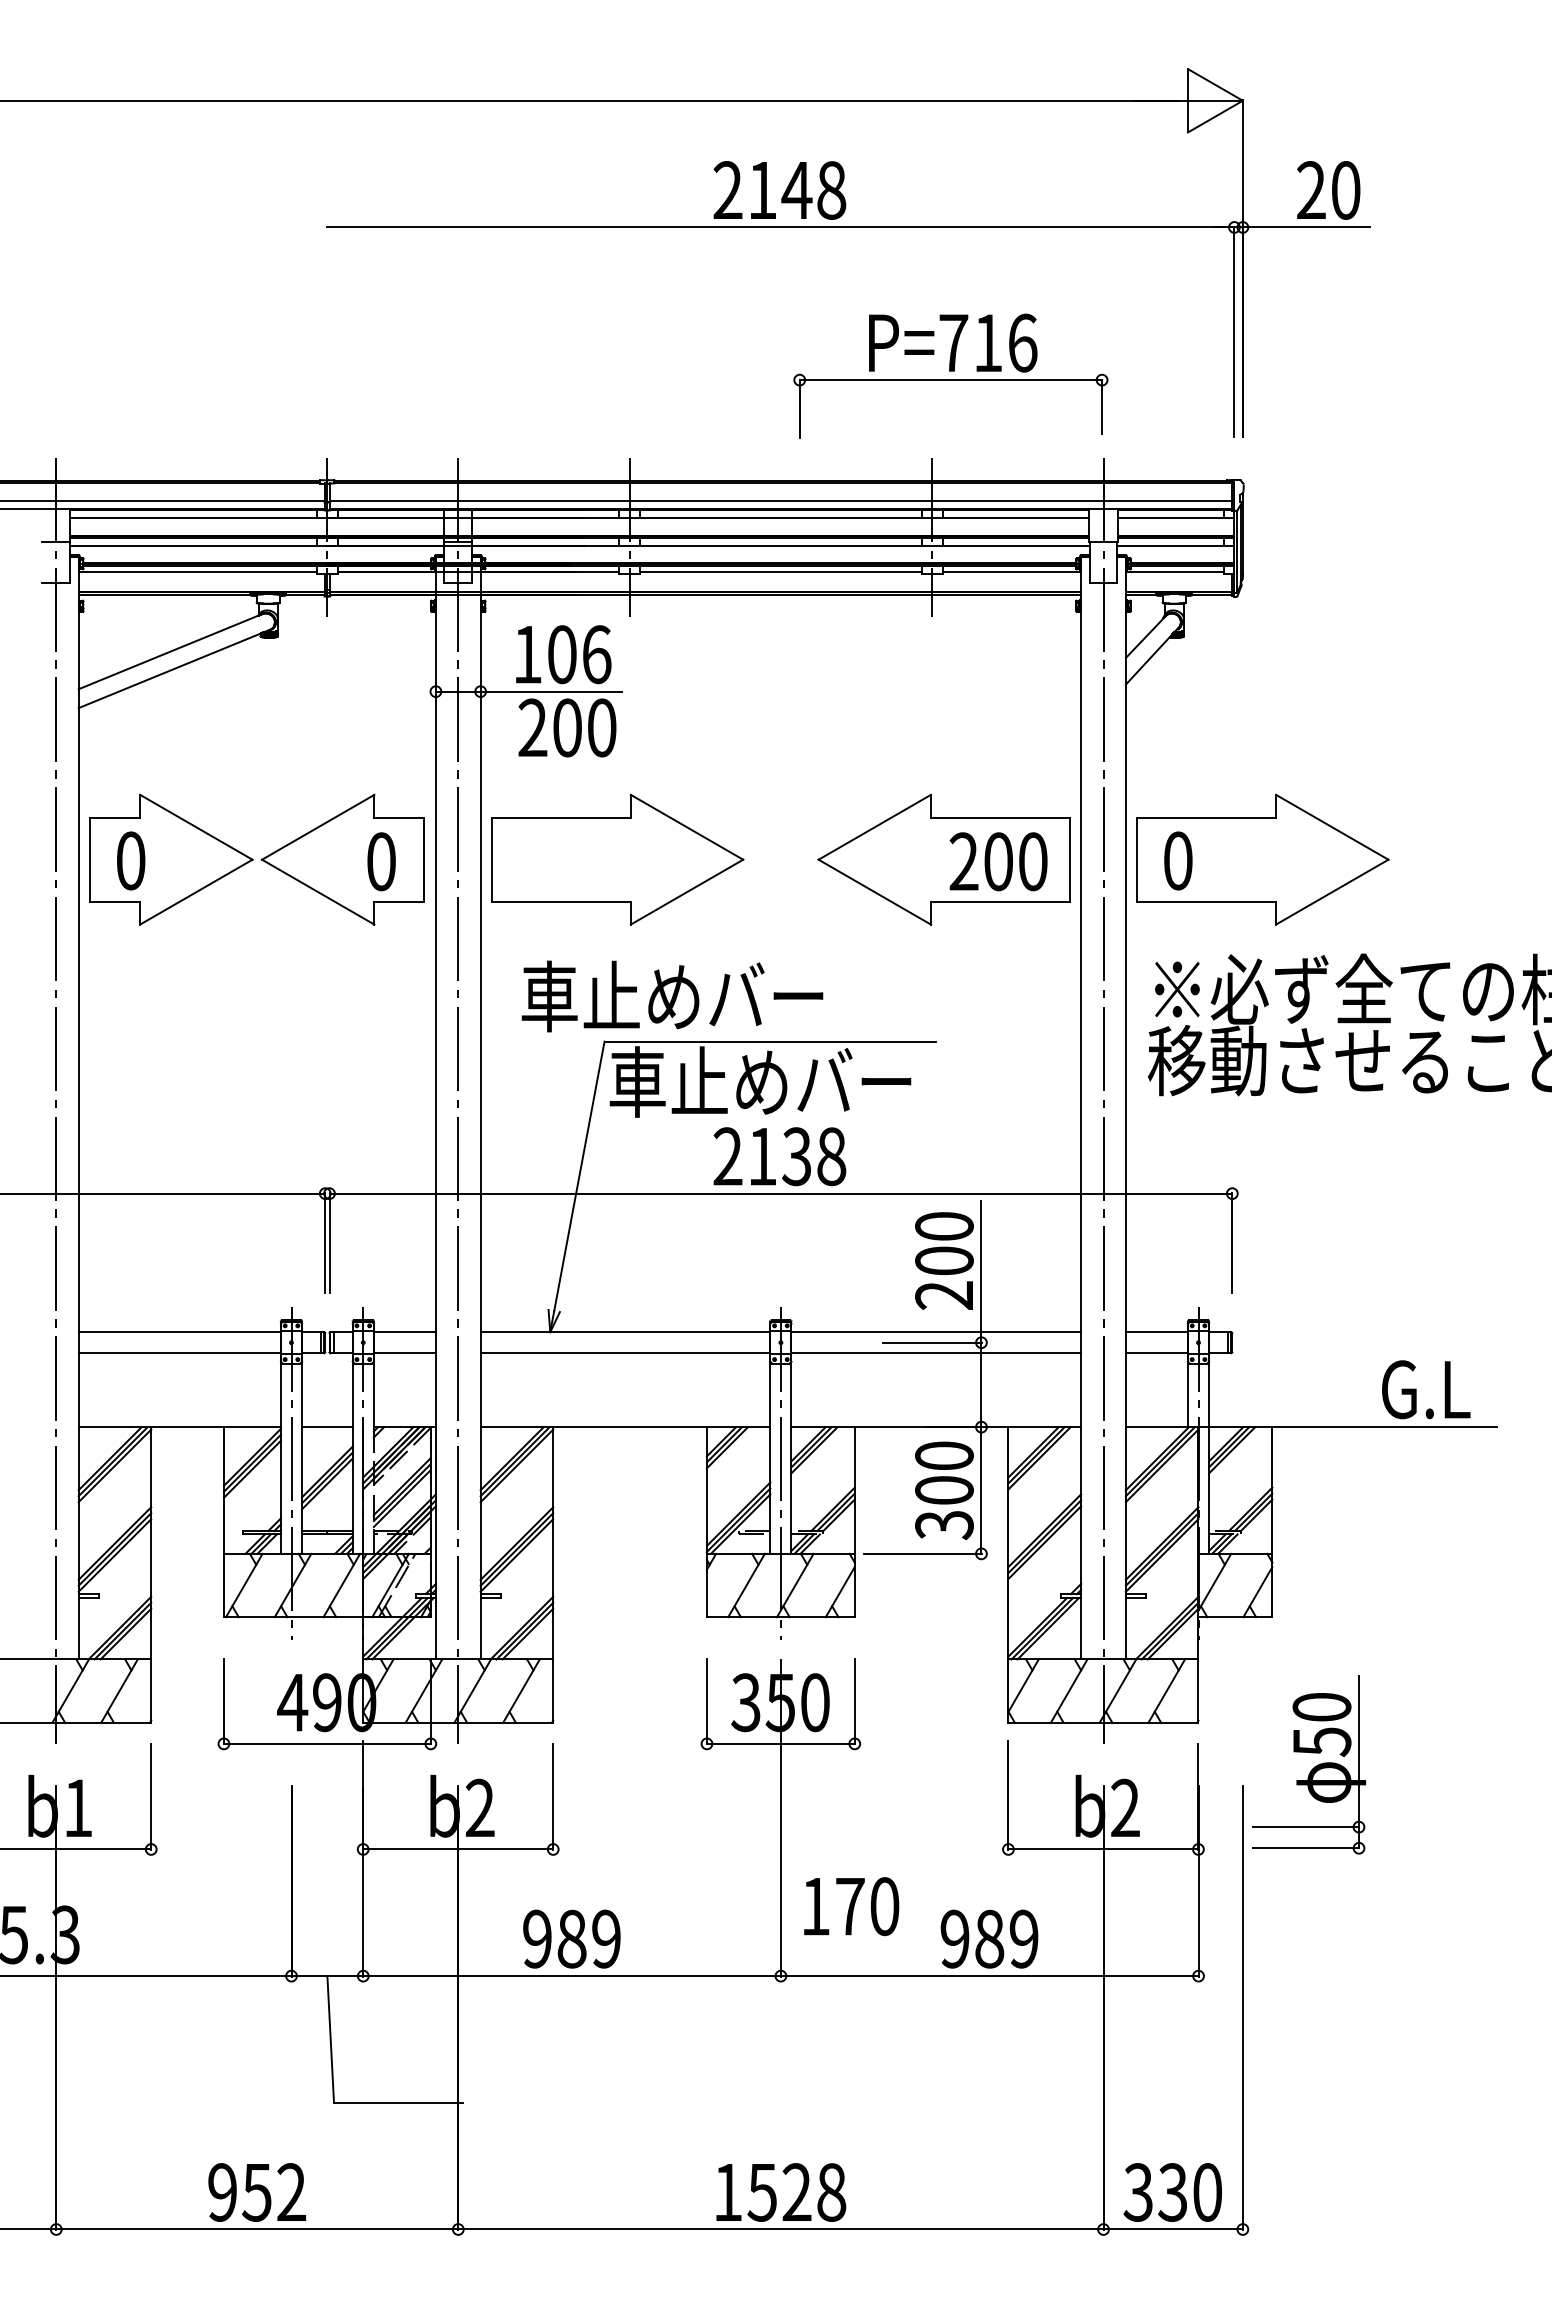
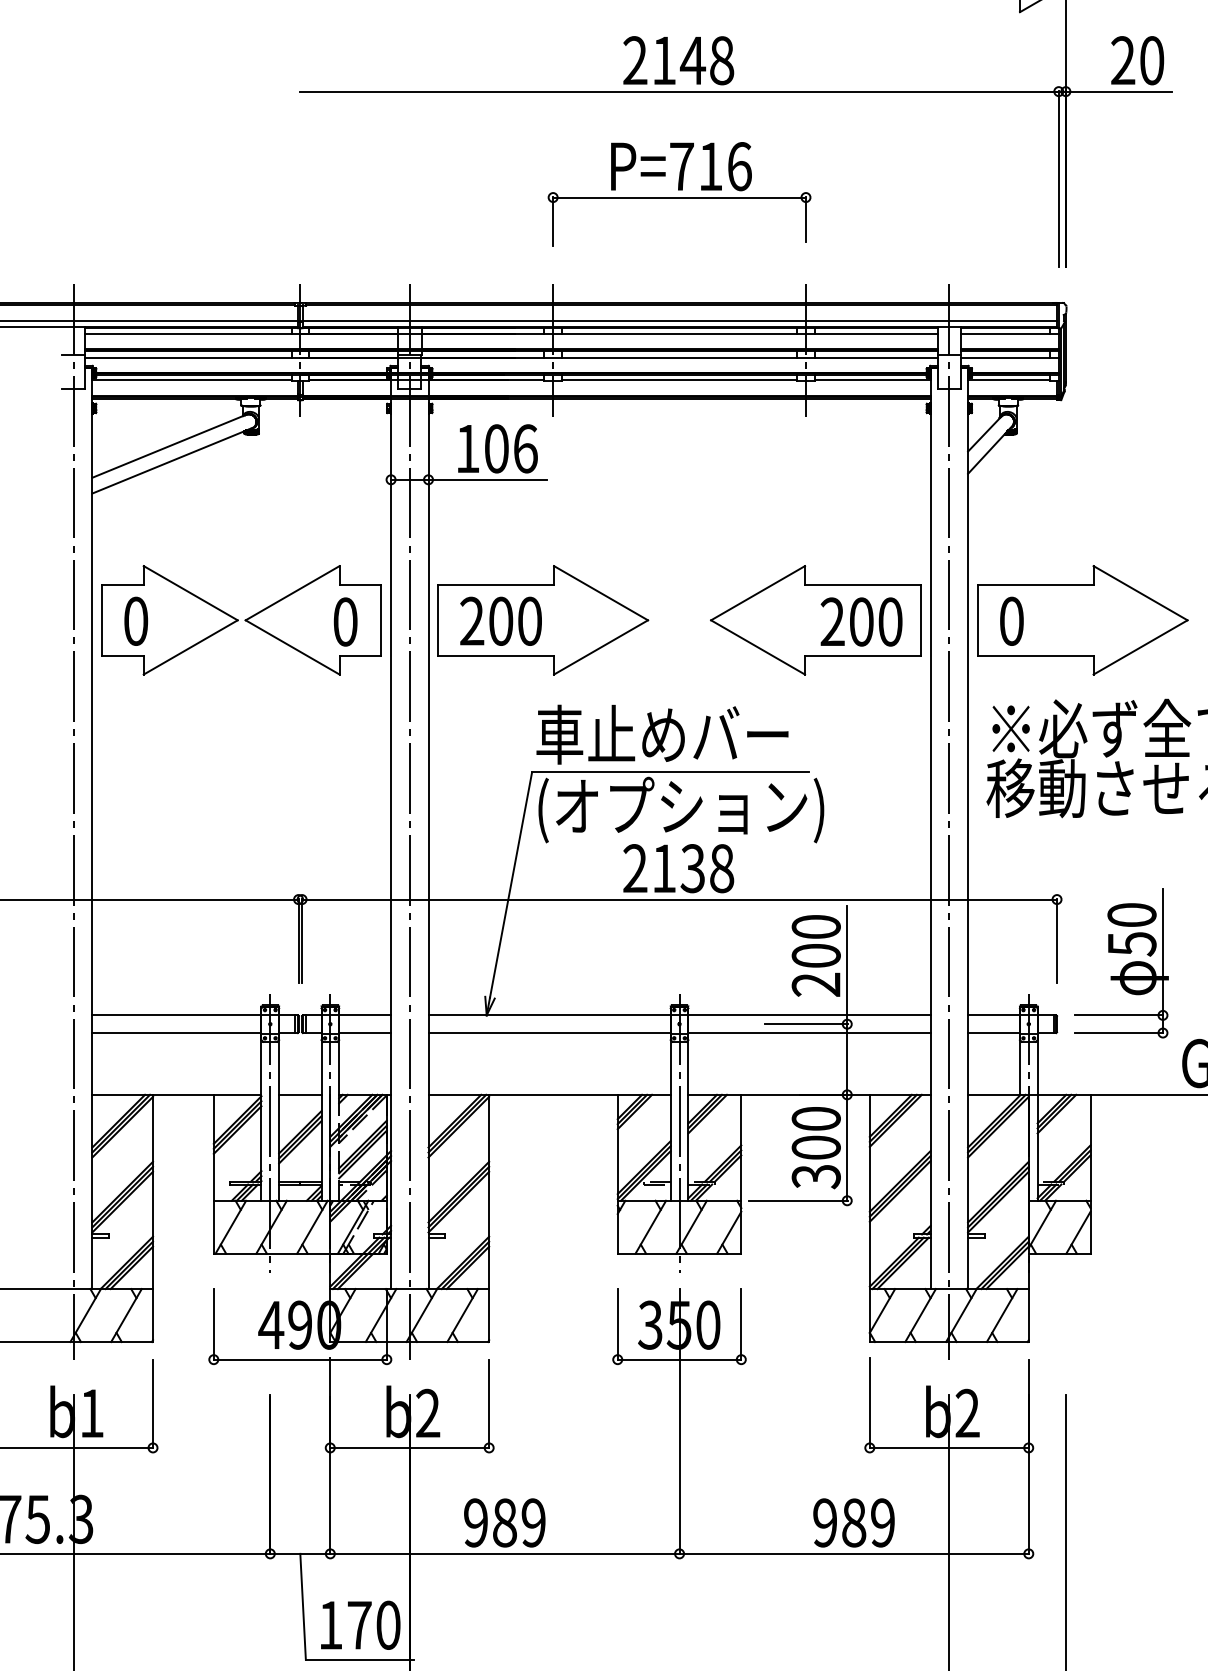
part: (950, 375) -> (679, 193), moved
text: (567, 727) -> (501, 620), moved
text: (672, 996) -> (662, 734), moved
text: (781, 1086) -> (680, 809), 車止めバー -> (オプション)
part: (1309, 1764) -> (1121, 962), moved
text: (851, 1906) -> (360, 1625), moved

